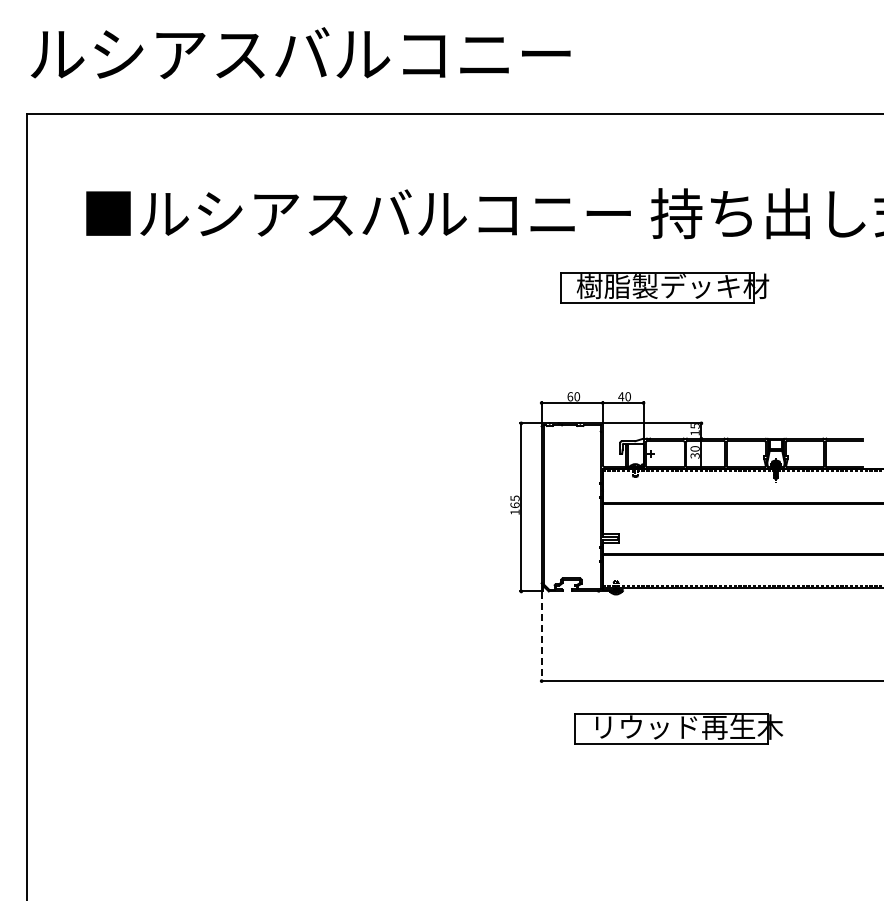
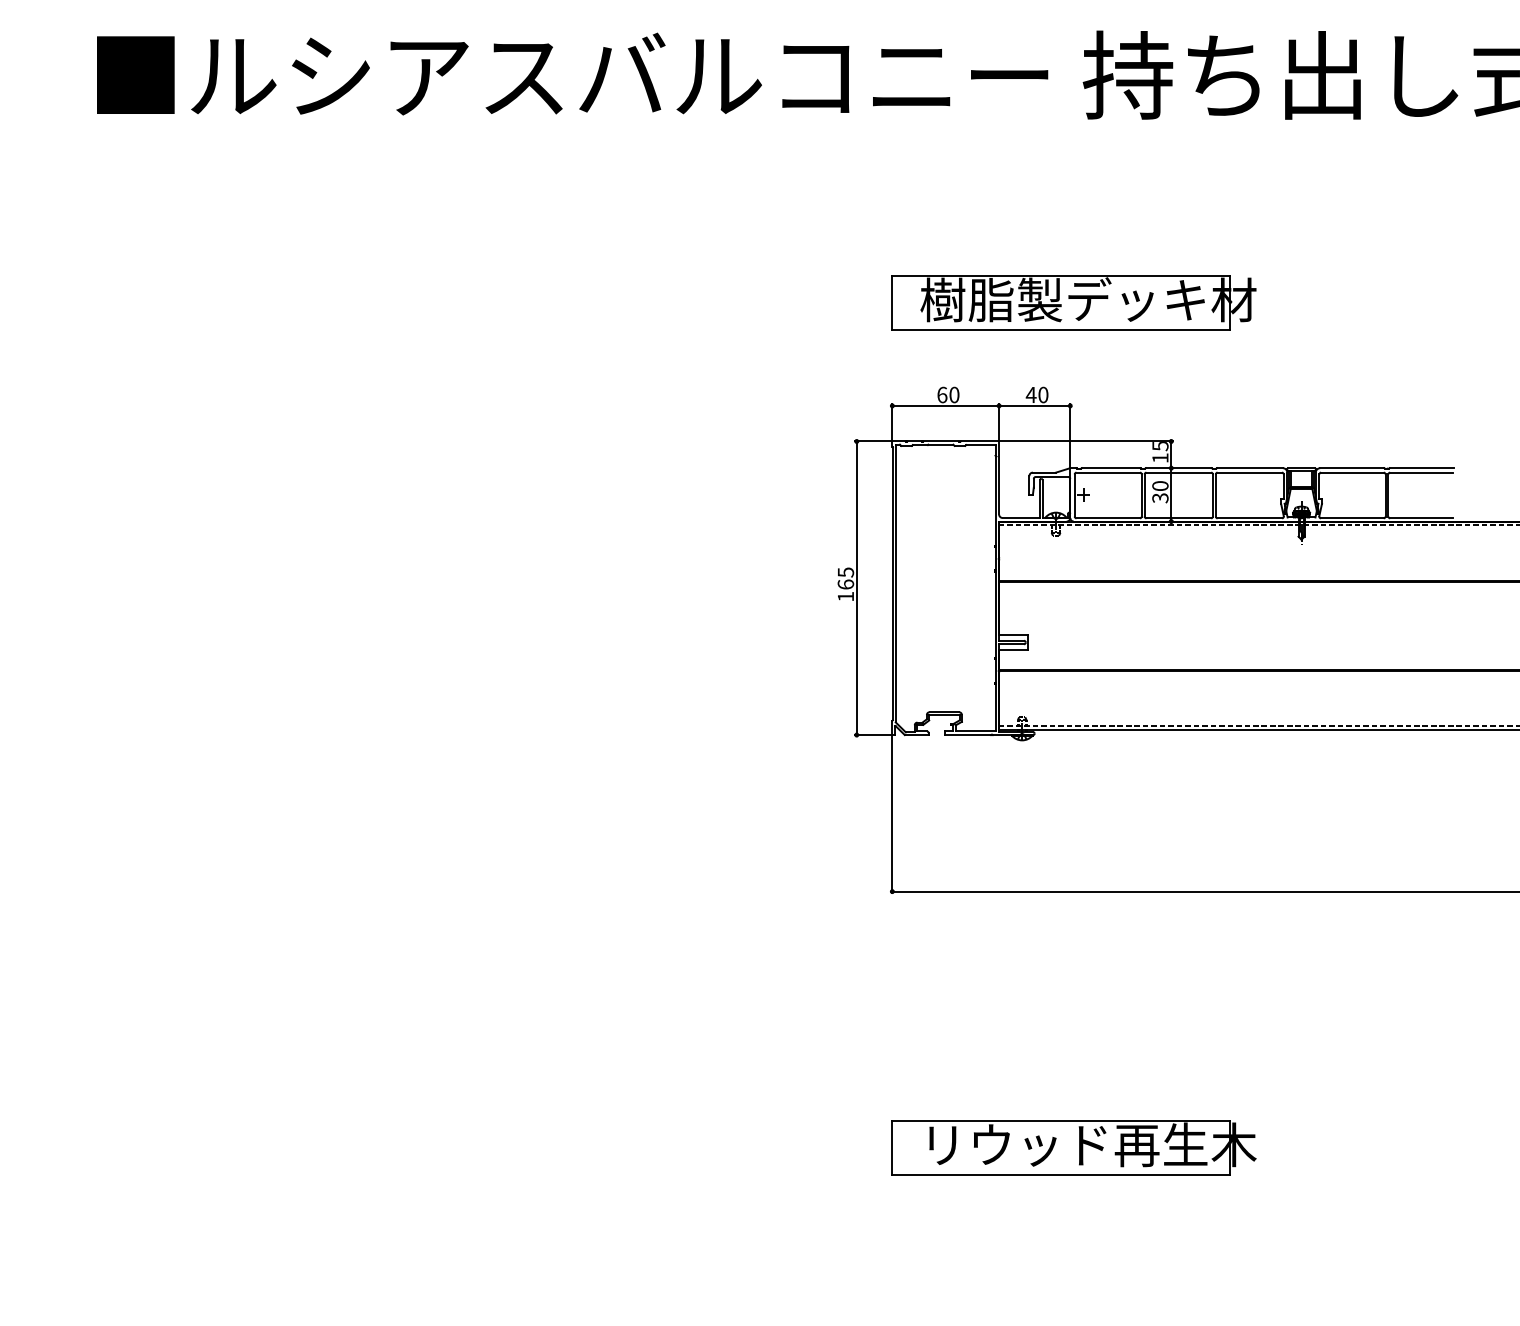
part: (664, 287) -> (1073, 301), moved
line: (541, 637) -> (892, 815), dashed -> solid
part: (678, 728) -> (1073, 1147), moved

